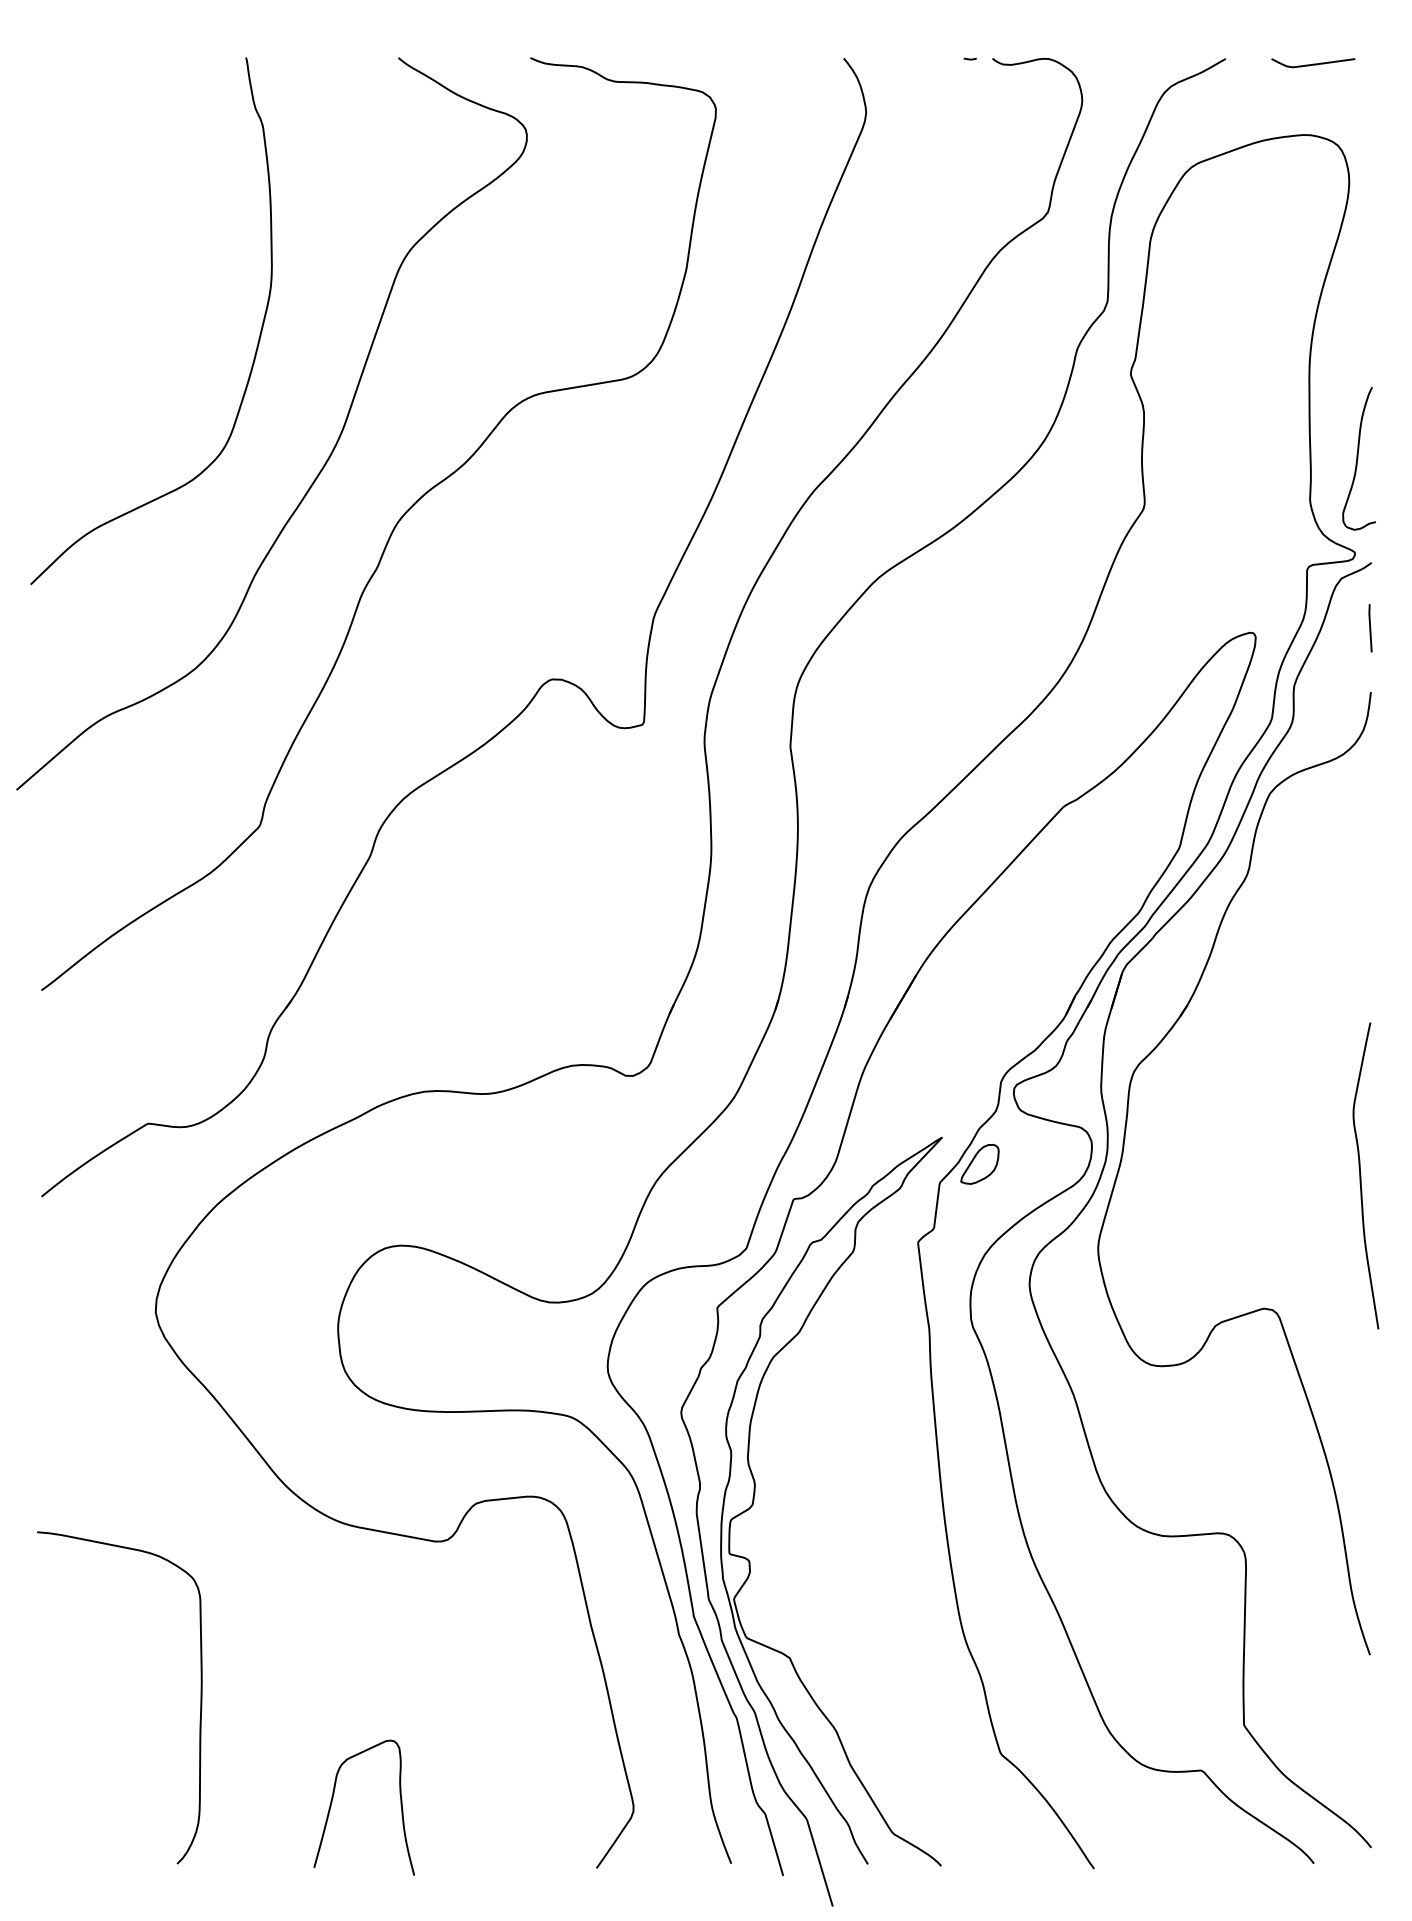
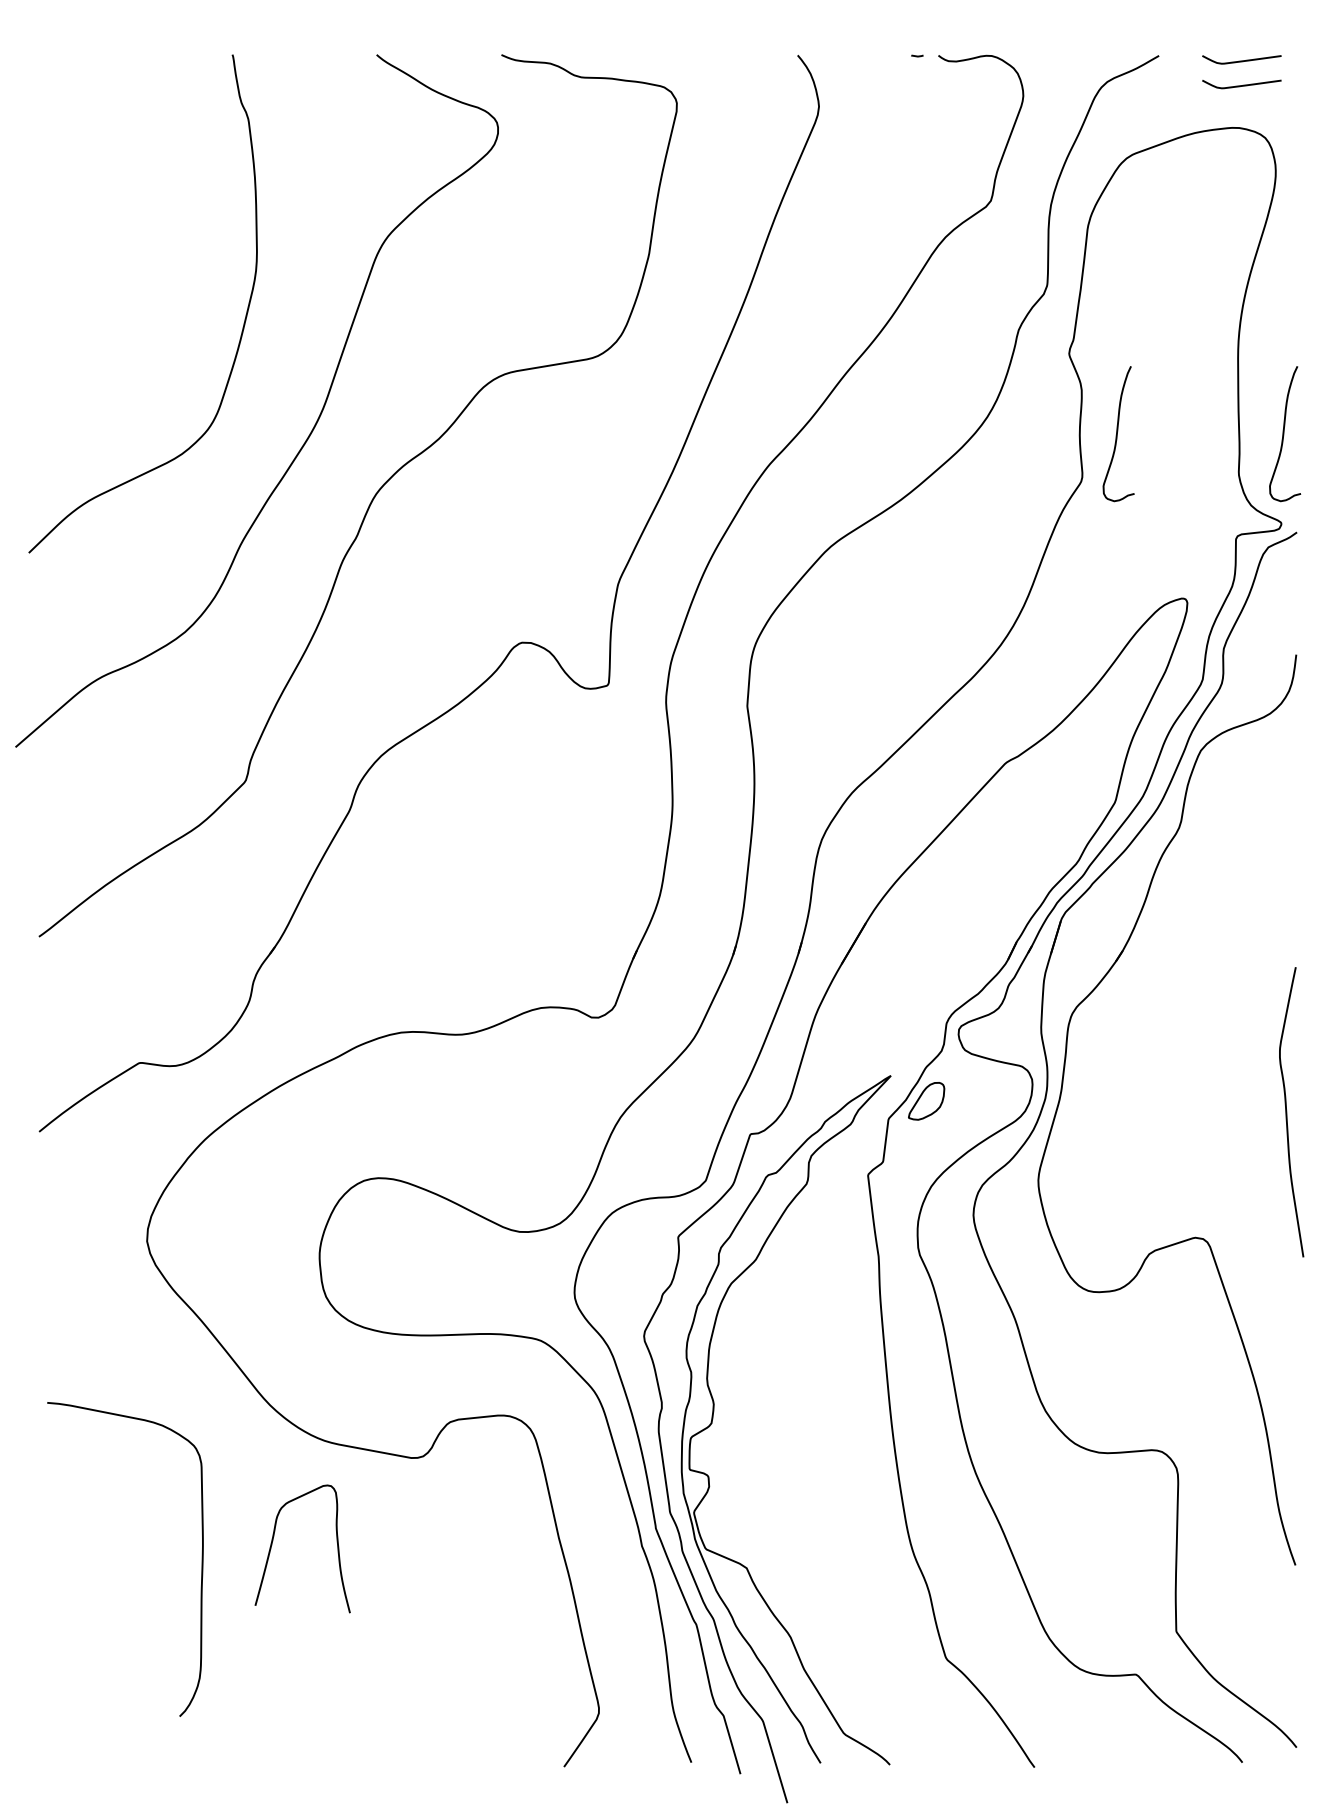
curve: (1313, 89) -> (1242, 84), added
curve: (1182, 458) -> (1118, 433), added
line: (1370, 628) -> (1295, 594), removed
curve: (200, 1697) -> (201, 1559), moved
curve: (333, 1798) -> (273, 1540), moved

